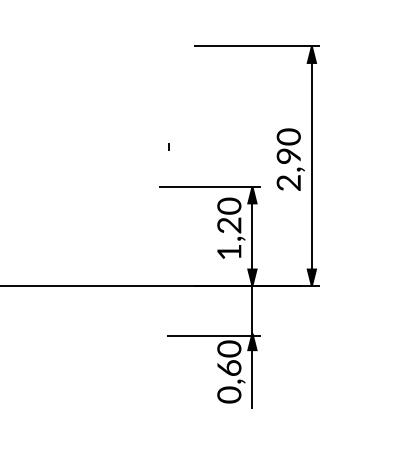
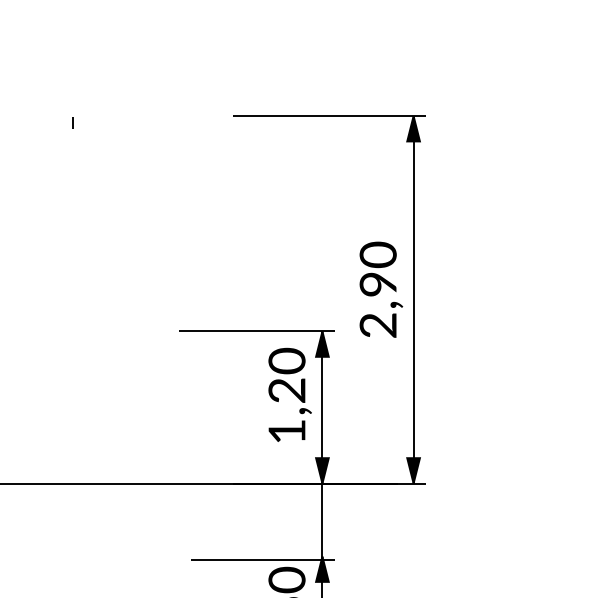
part: (168, 146) -> (72, 122), moved

